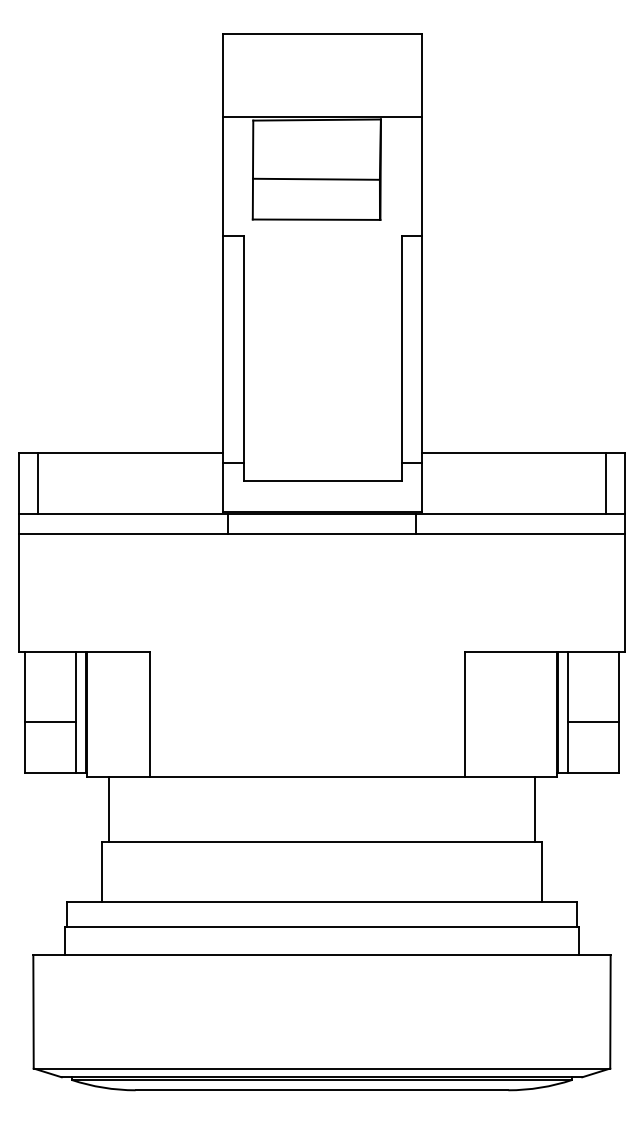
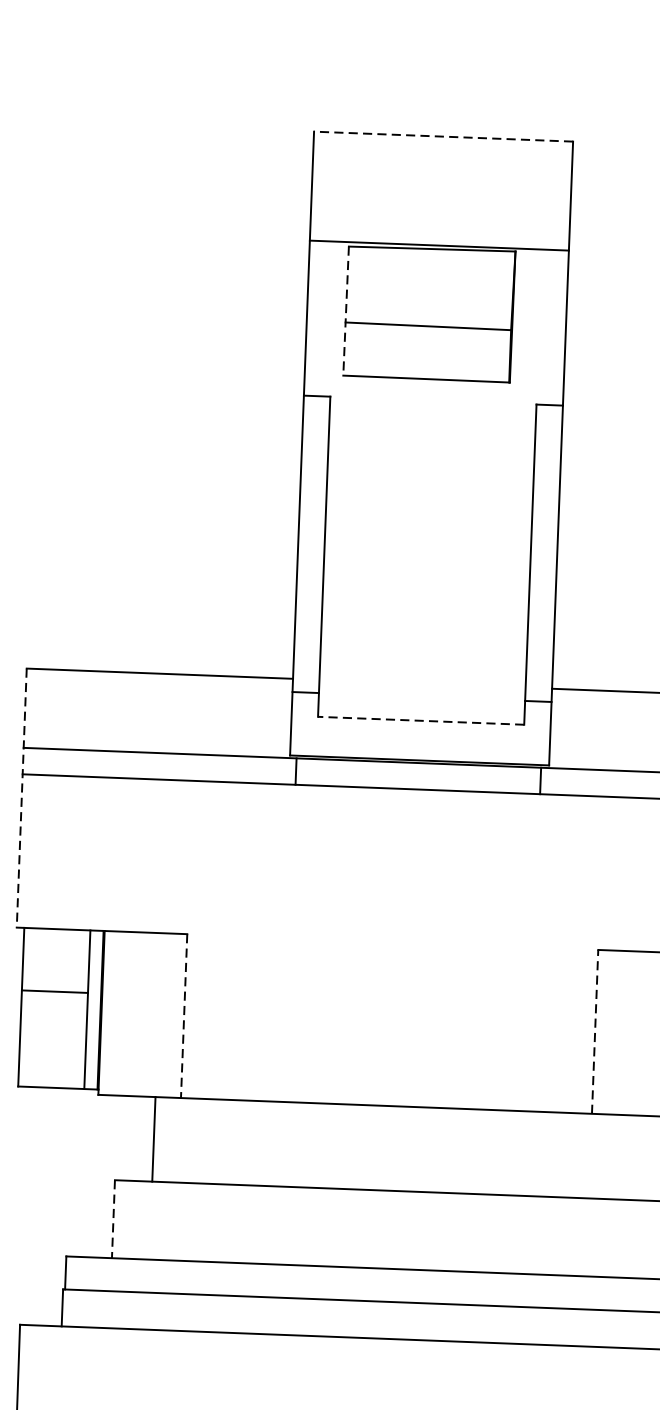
line: (322, 33) -> (443, 136), solid -> dashed
line: (253, 170) -> (346, 311), solid -> dashed
line: (322, 481) -> (421, 720), solid -> dashed
line: (37, 483) -> (49, 709), removed
line: (19, 552) -> (22, 798), solid -> dashed
line: (149, 714) -> (183, 1016), solid -> dashed
line: (464, 714) -> (594, 1032), solid -> dashed
line: (49, 722) -> (53, 991), moved
line: (109, 809) -> (154, 1139), moved
line: (101, 871) -> (113, 1218), solid -> dashed

